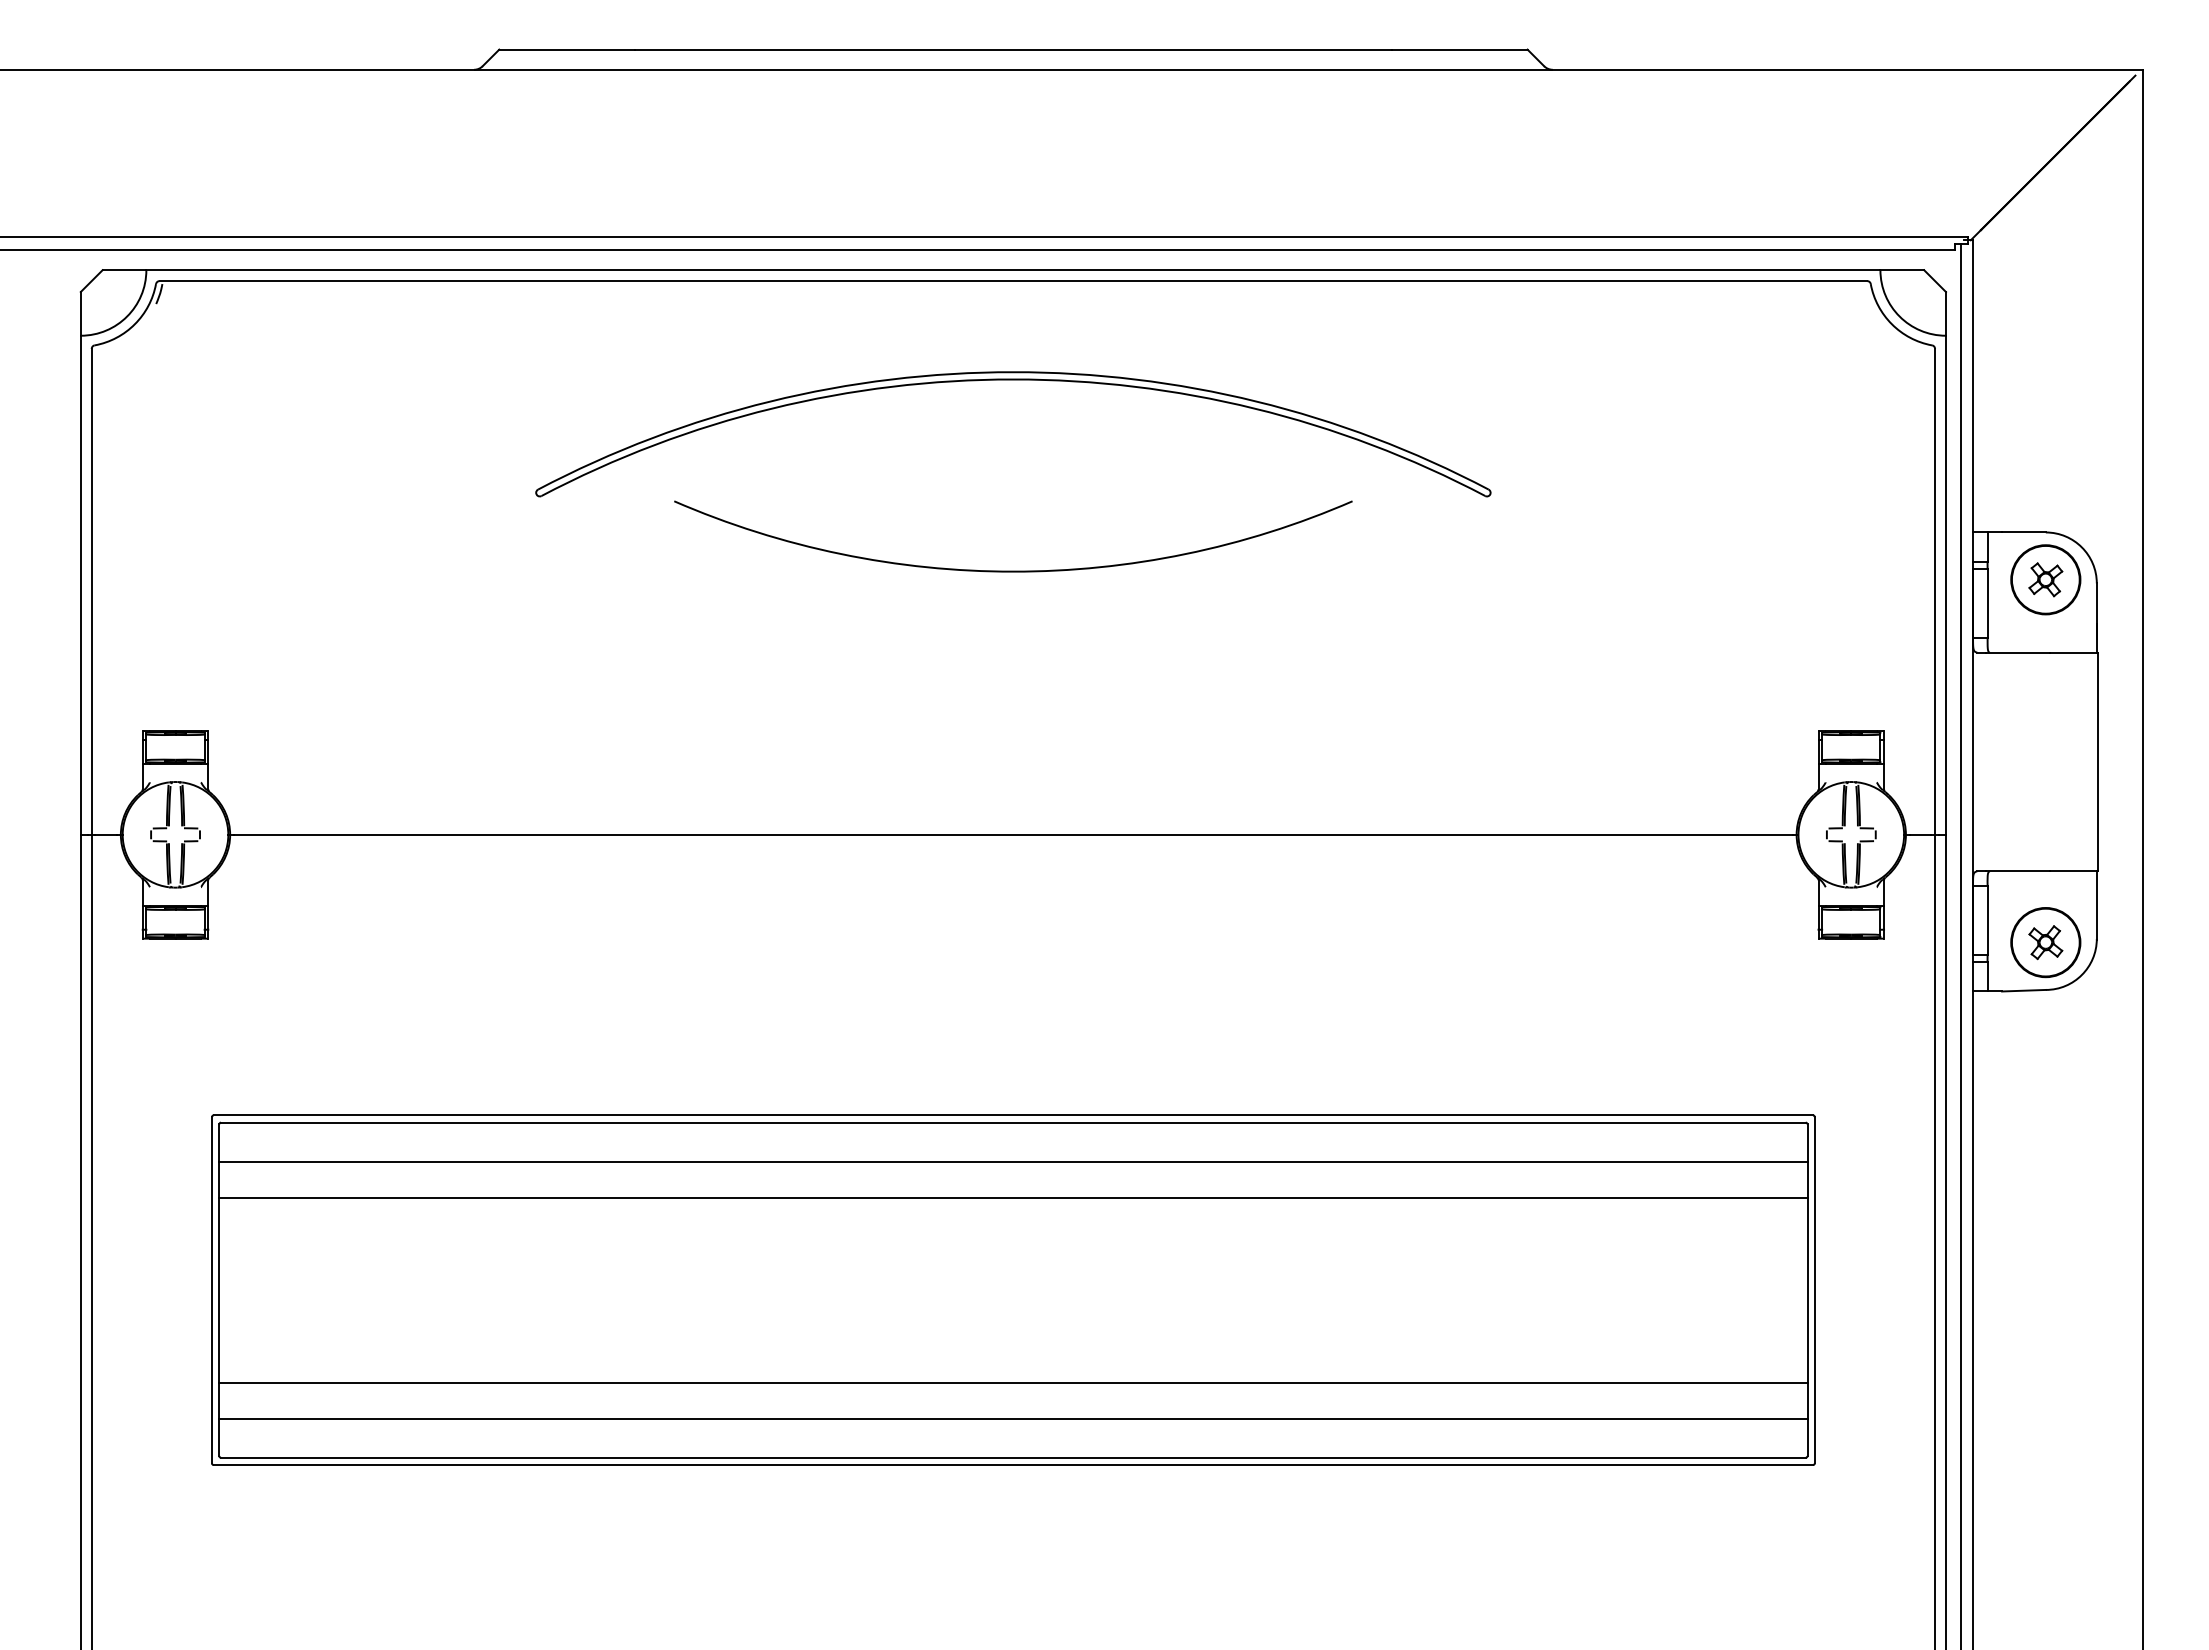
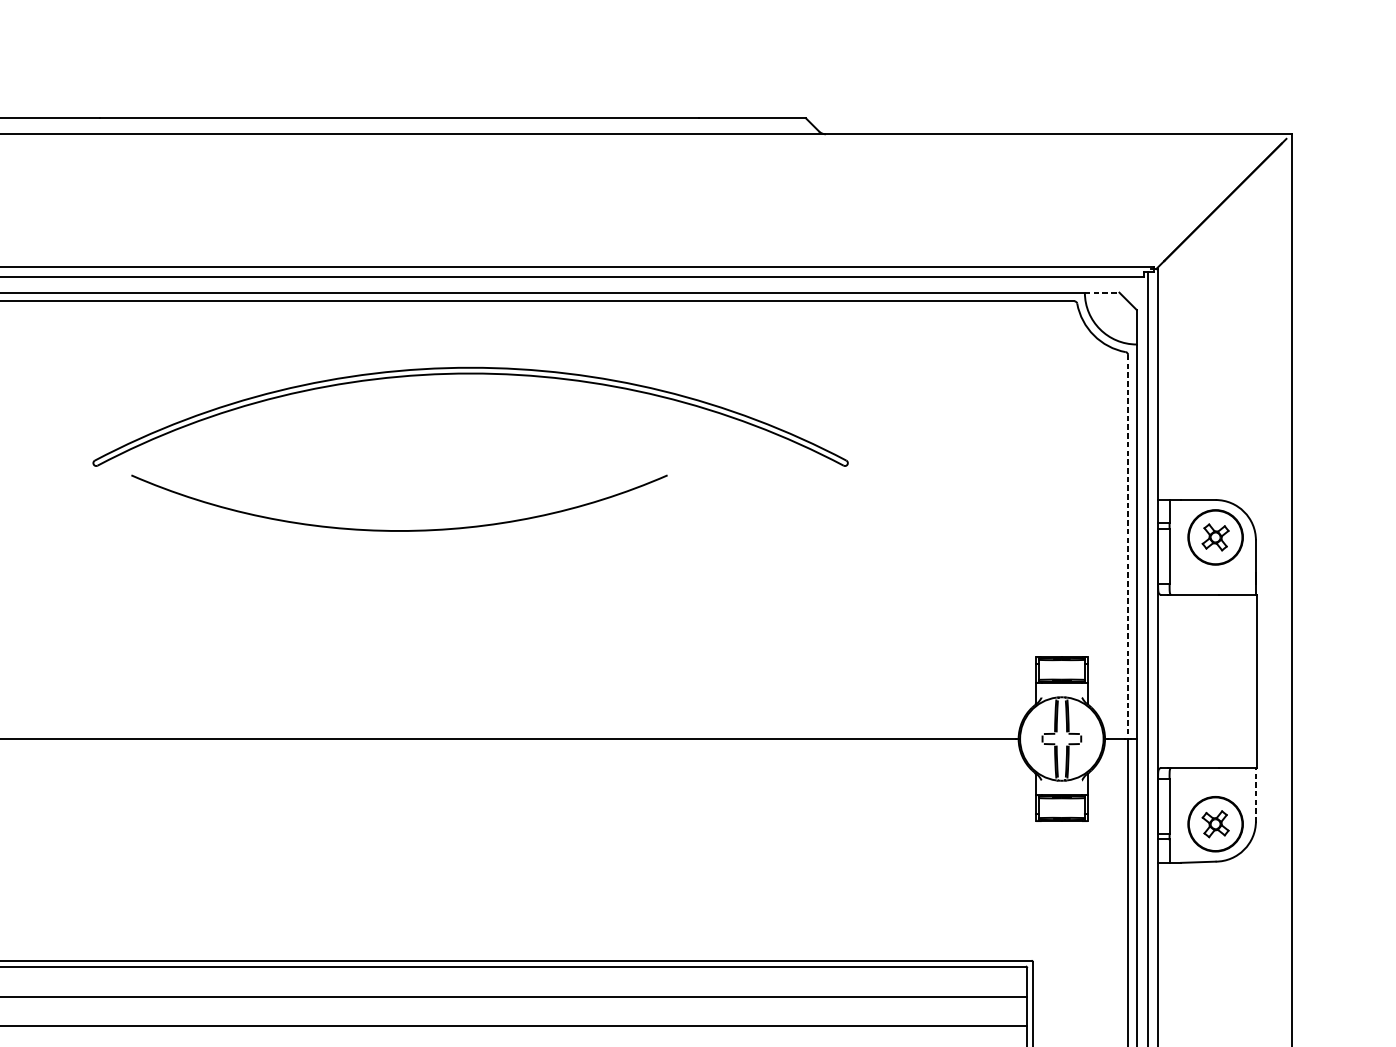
line: (1902, 270) -> (1102, 292), solid -> dashed
part: (1013, 380) -> (470, 374), moved
line: (1935, 591) -> (1128, 546), solid -> dashed
line: (2096, 905) -> (1255, 794), solid -> dashed

